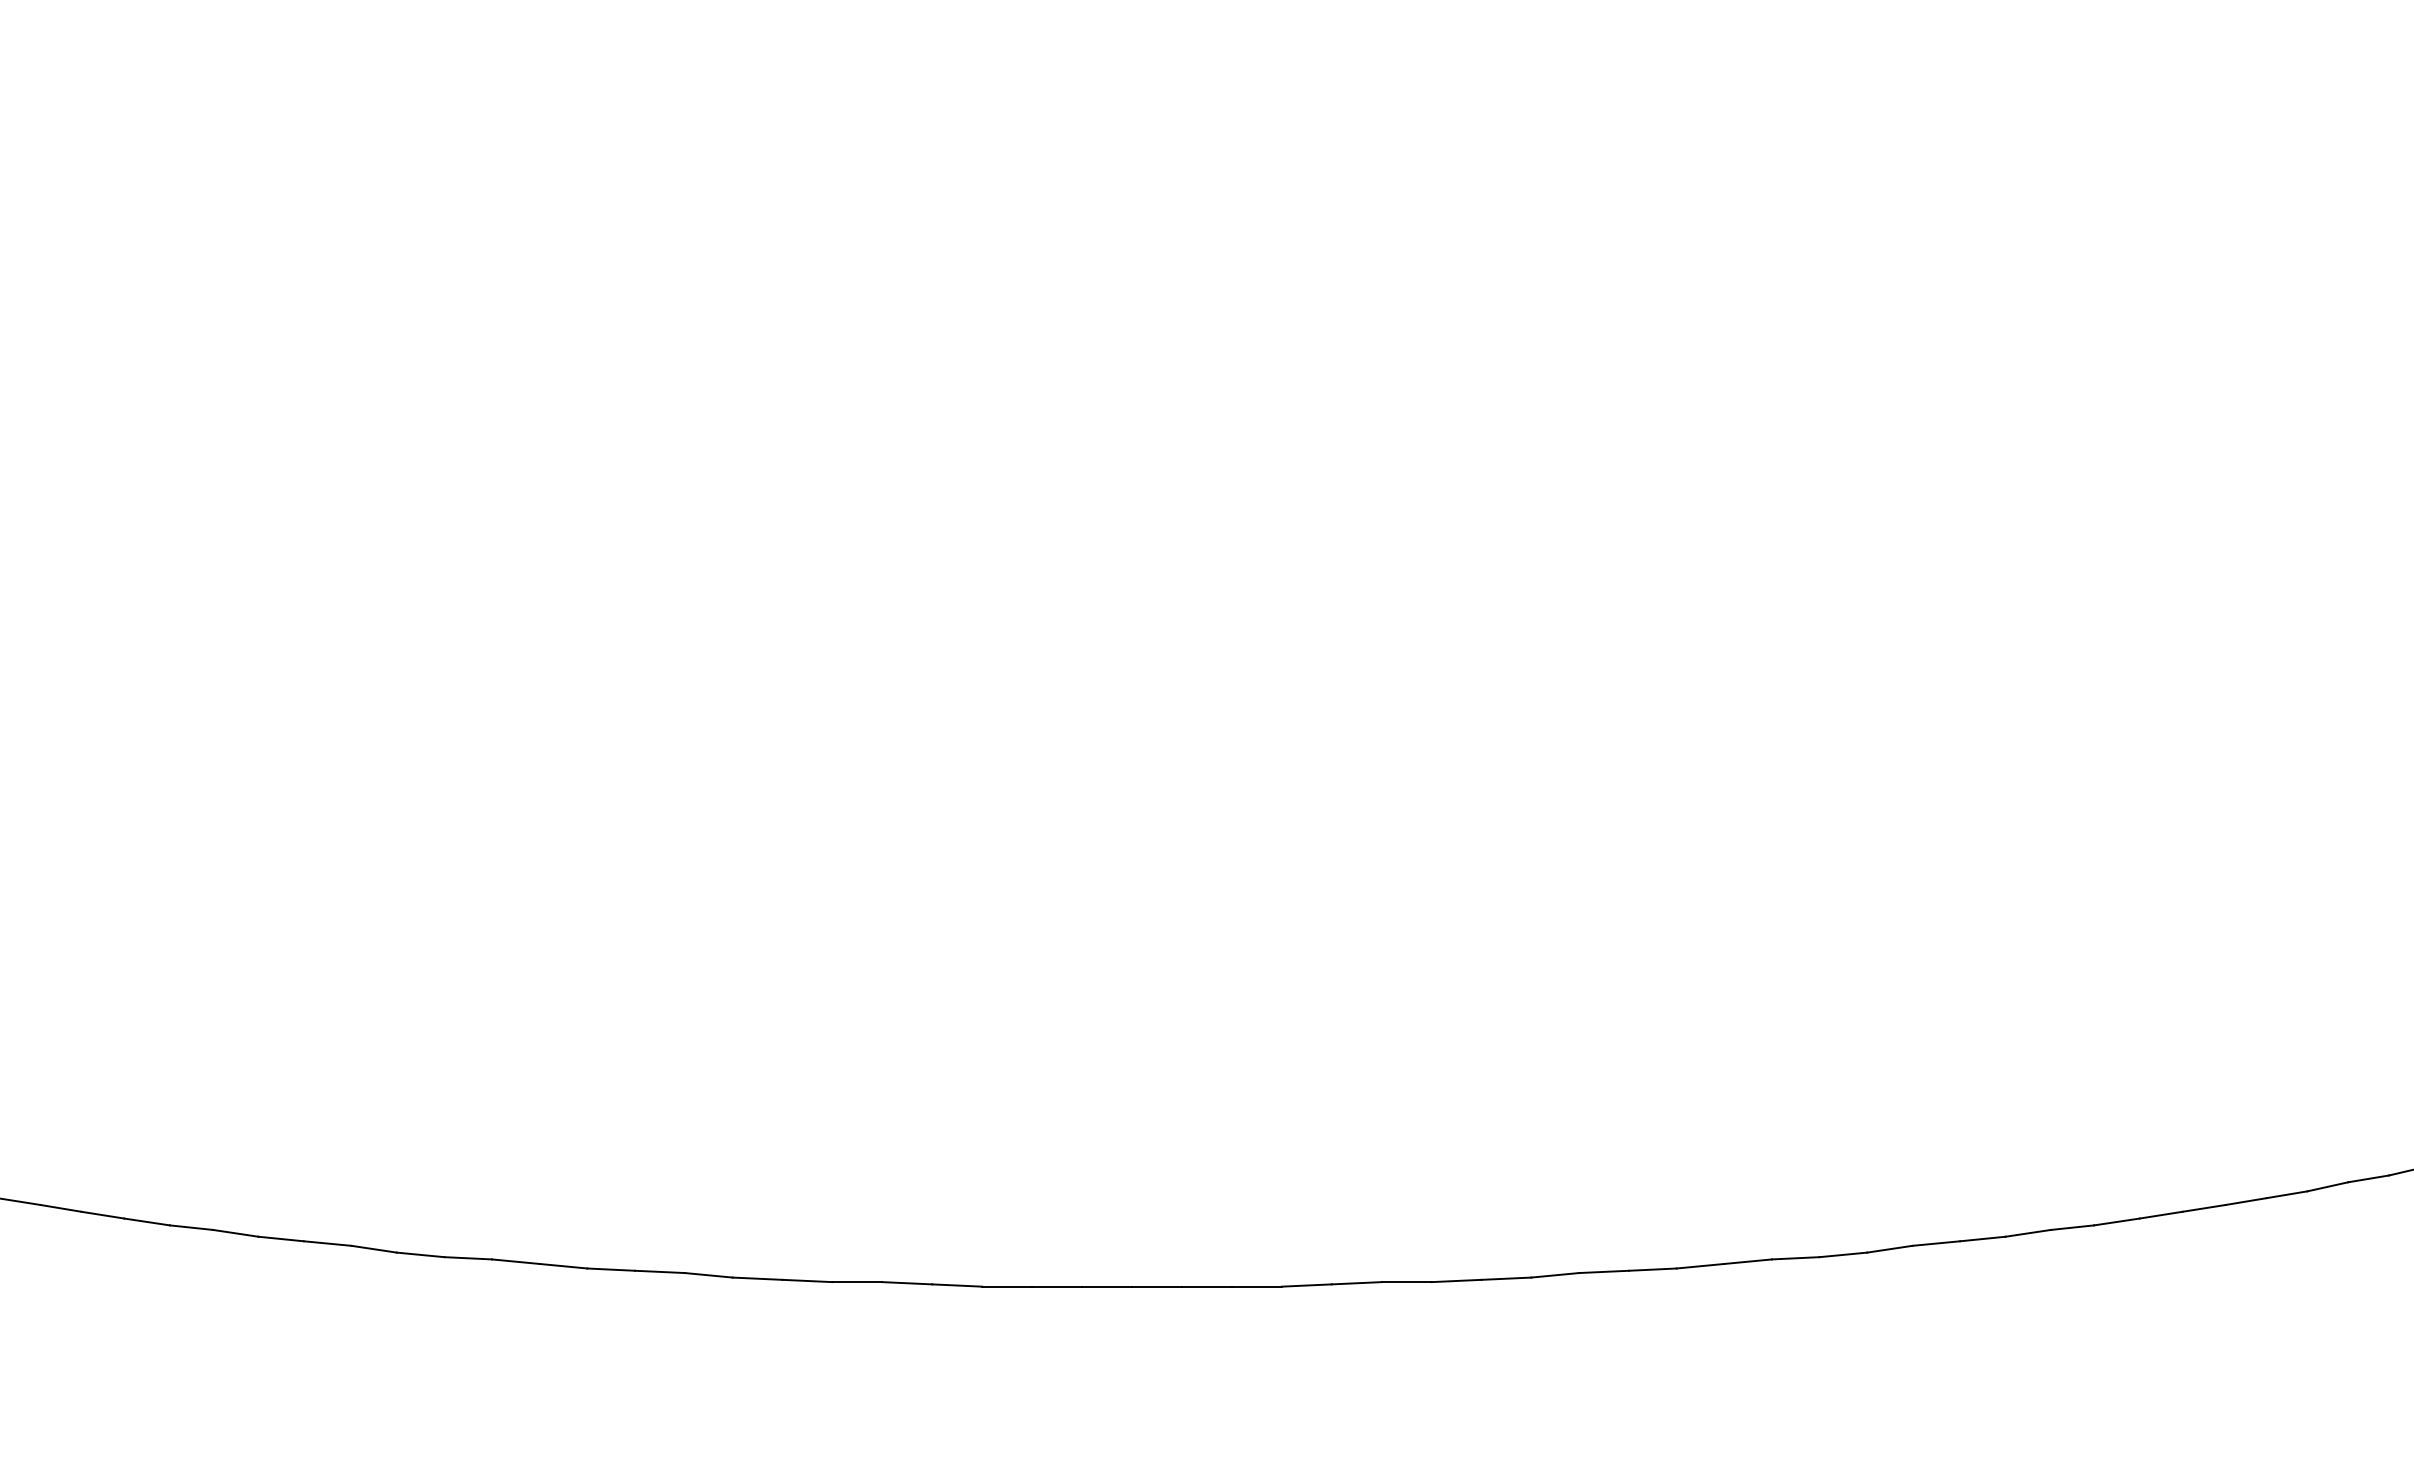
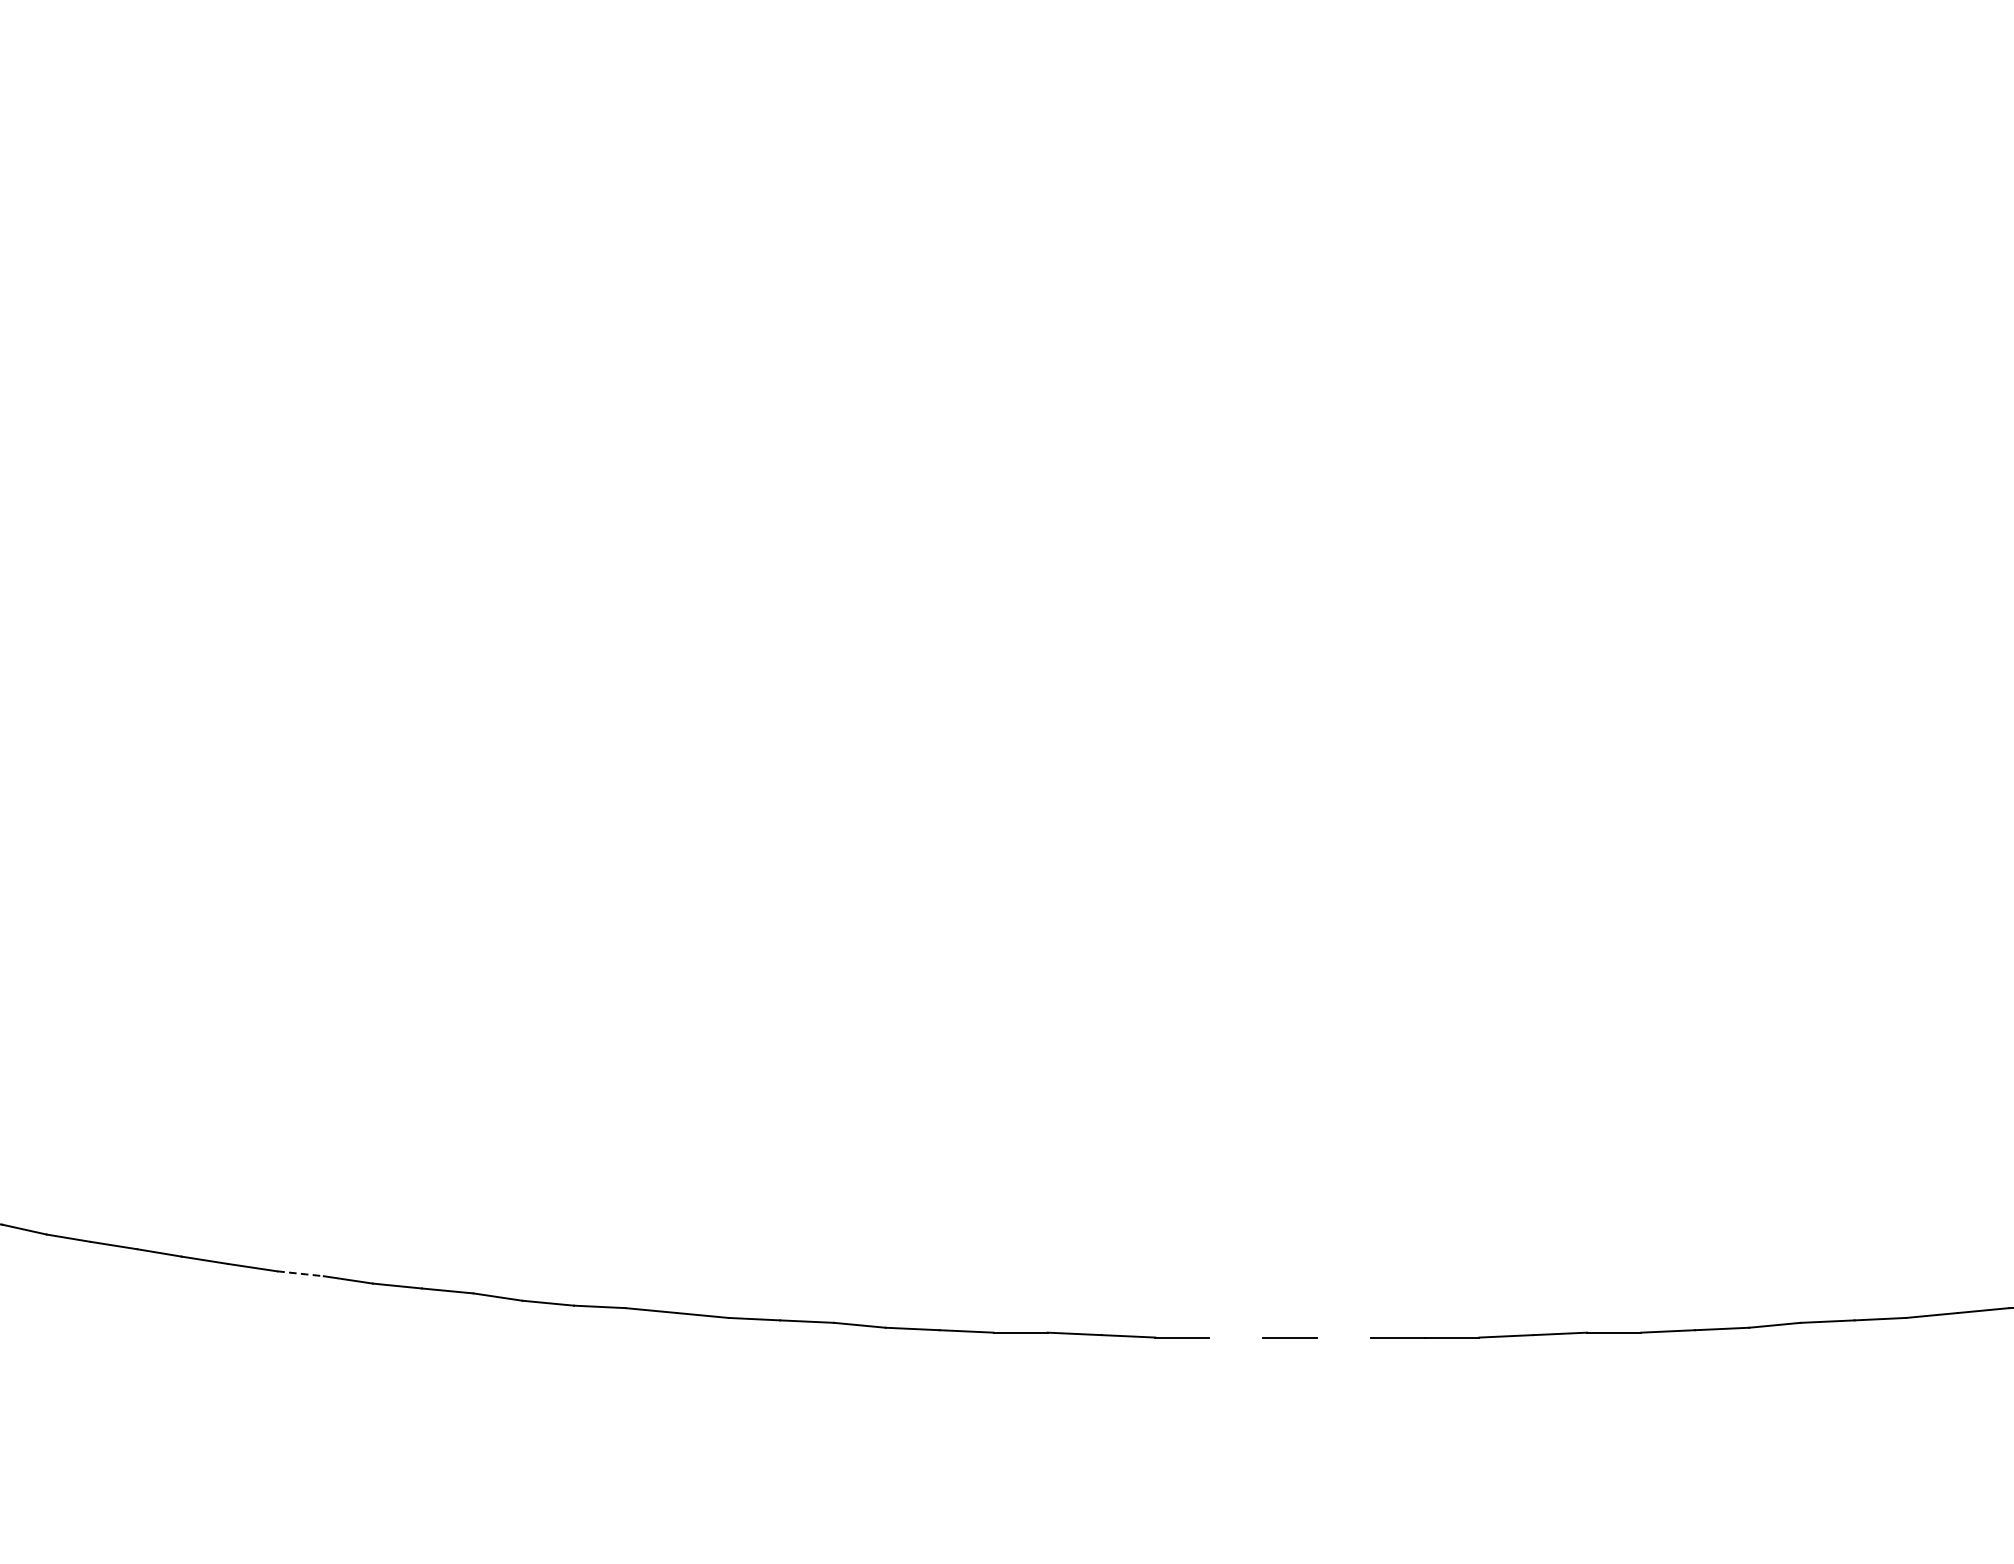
line: (191, 1227) -> (300, 1273), solid -> dashed
line: (1057, 1286) -> (1236, 1337), removed
line: (1156, 1286) -> (1343, 1337), removed

